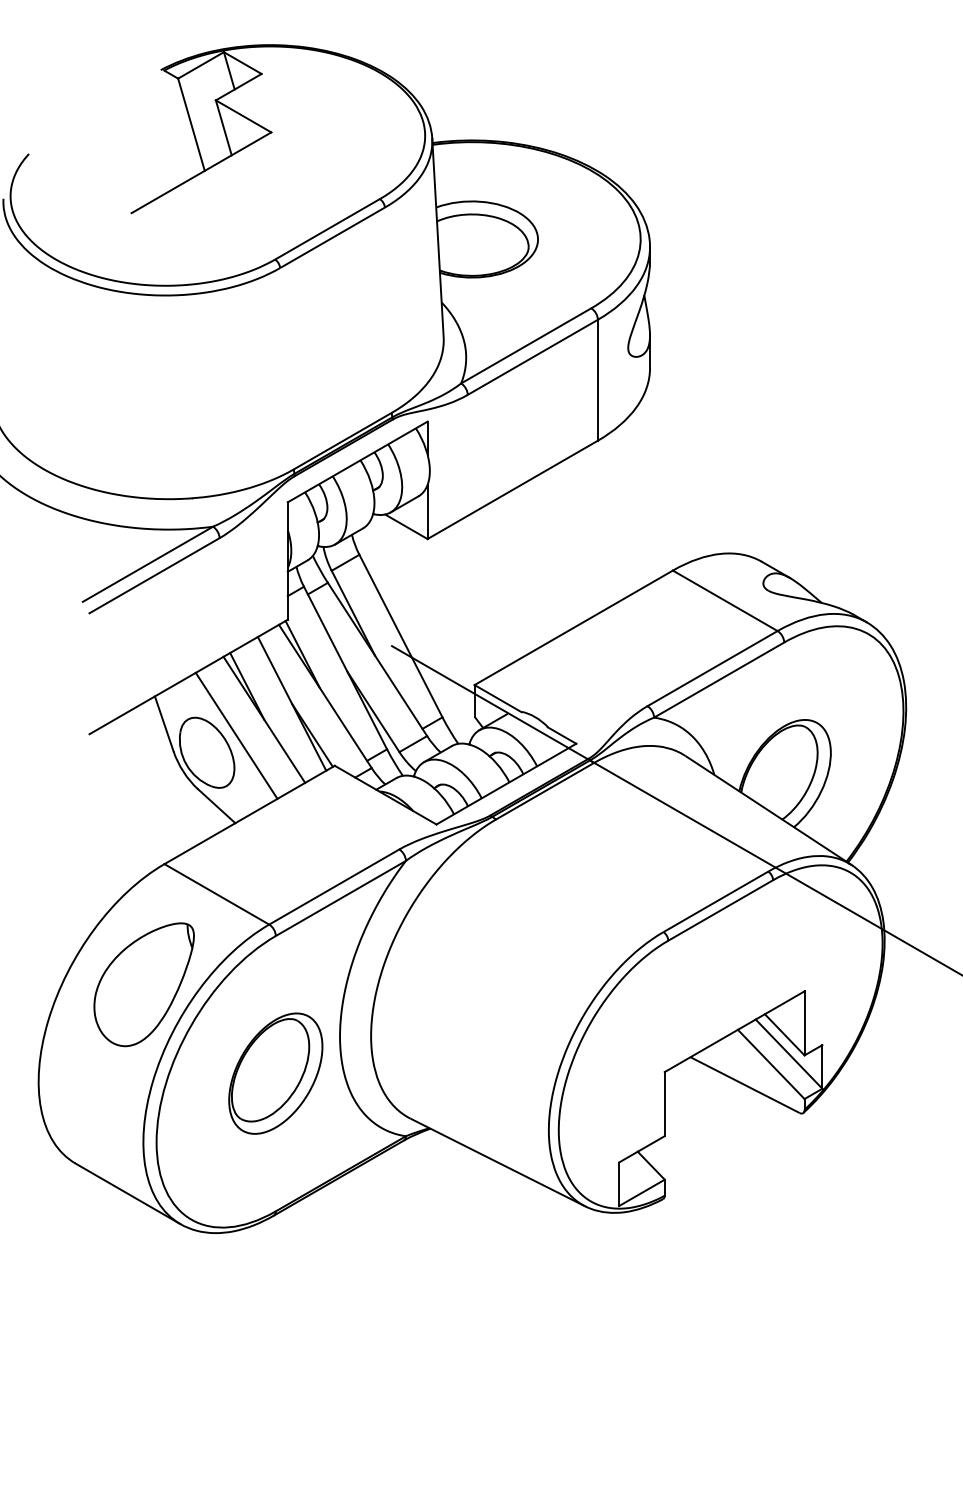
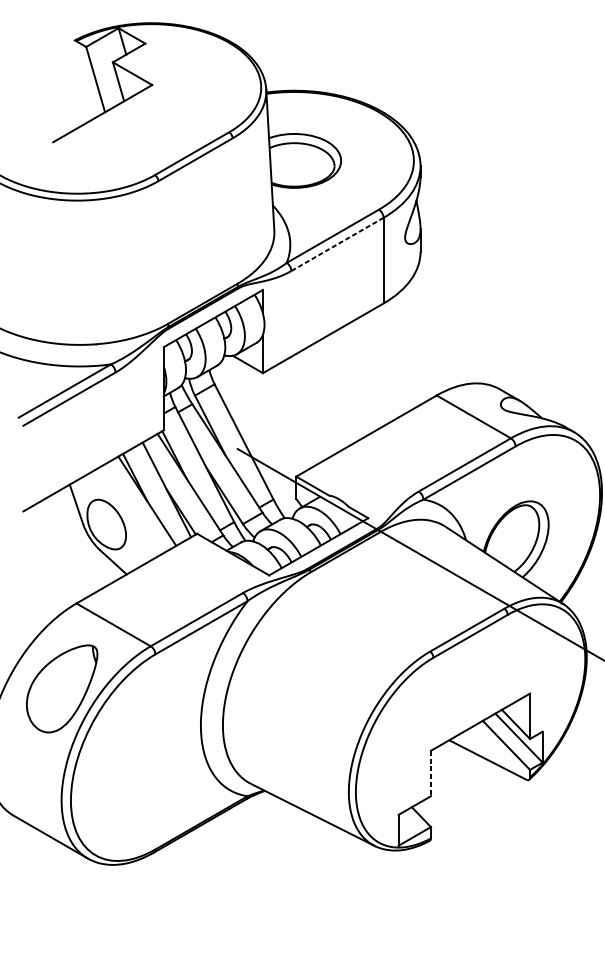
line: (532, 357) -> (337, 244), solid -> dashed
line: (236, 735) -> (127, 512), removed
part: (275, 1073) -> (155, 751), removed
line: (664, 1104) -> (430, 773), solid -> dashed

